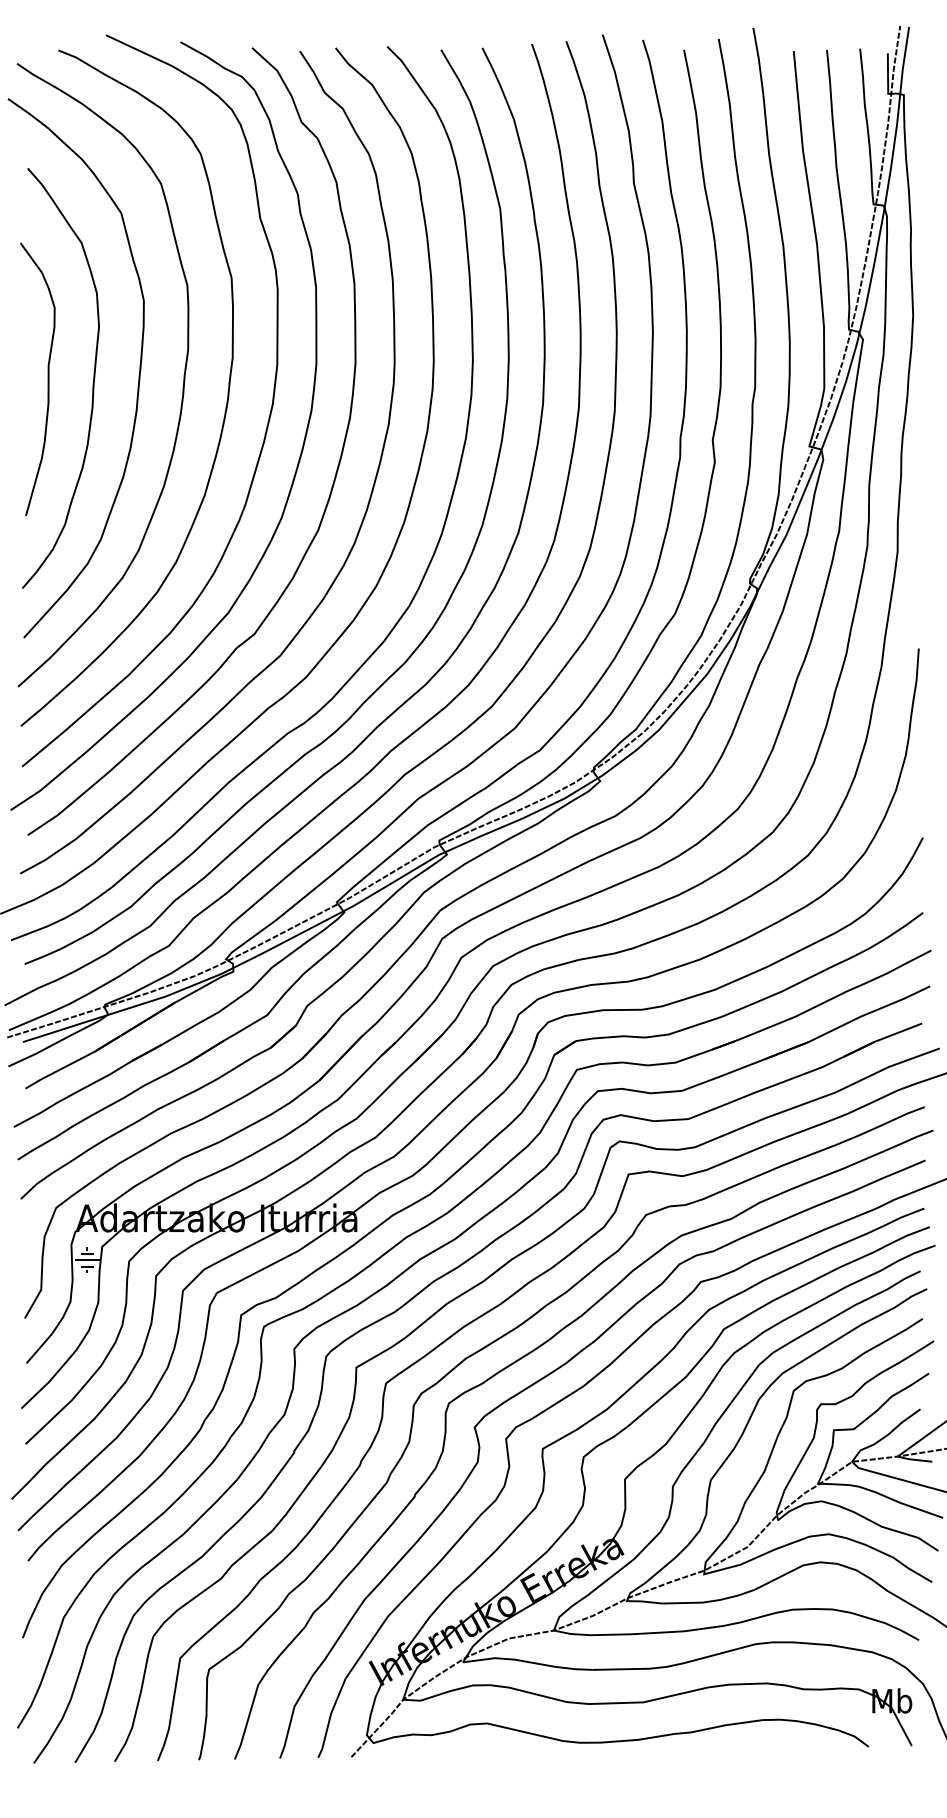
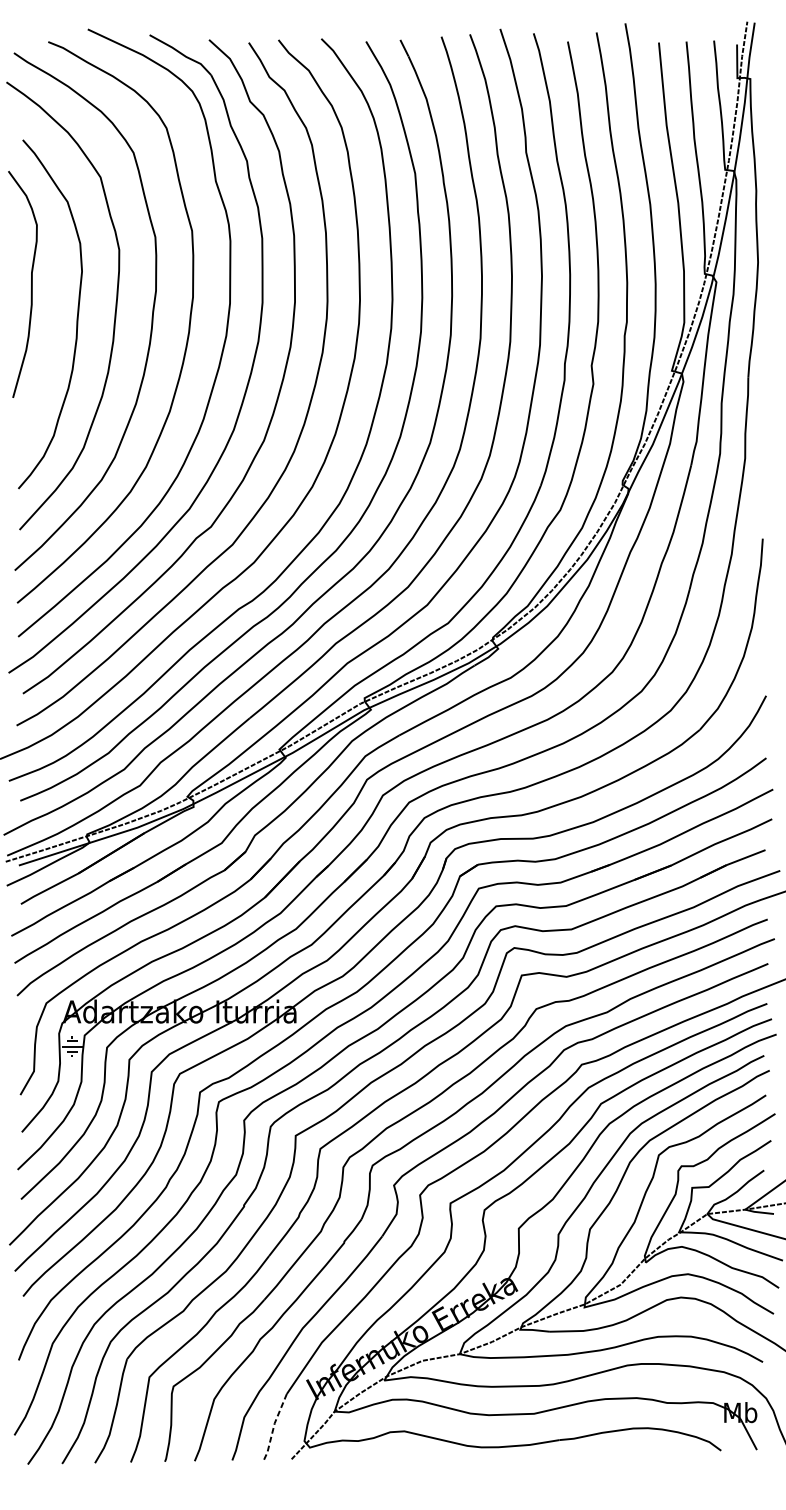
curve: (47, 379) -> (30, 284), moved
line: (330, 1717) -> (274, 1426), solid -> dashed

